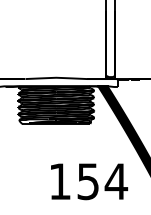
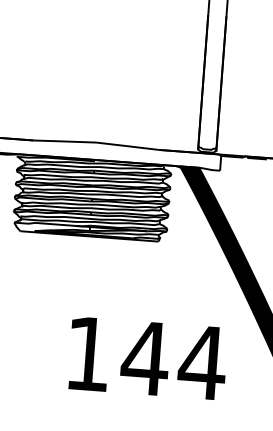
text: (87, 181) -> (143, 357), 154 -> 144

